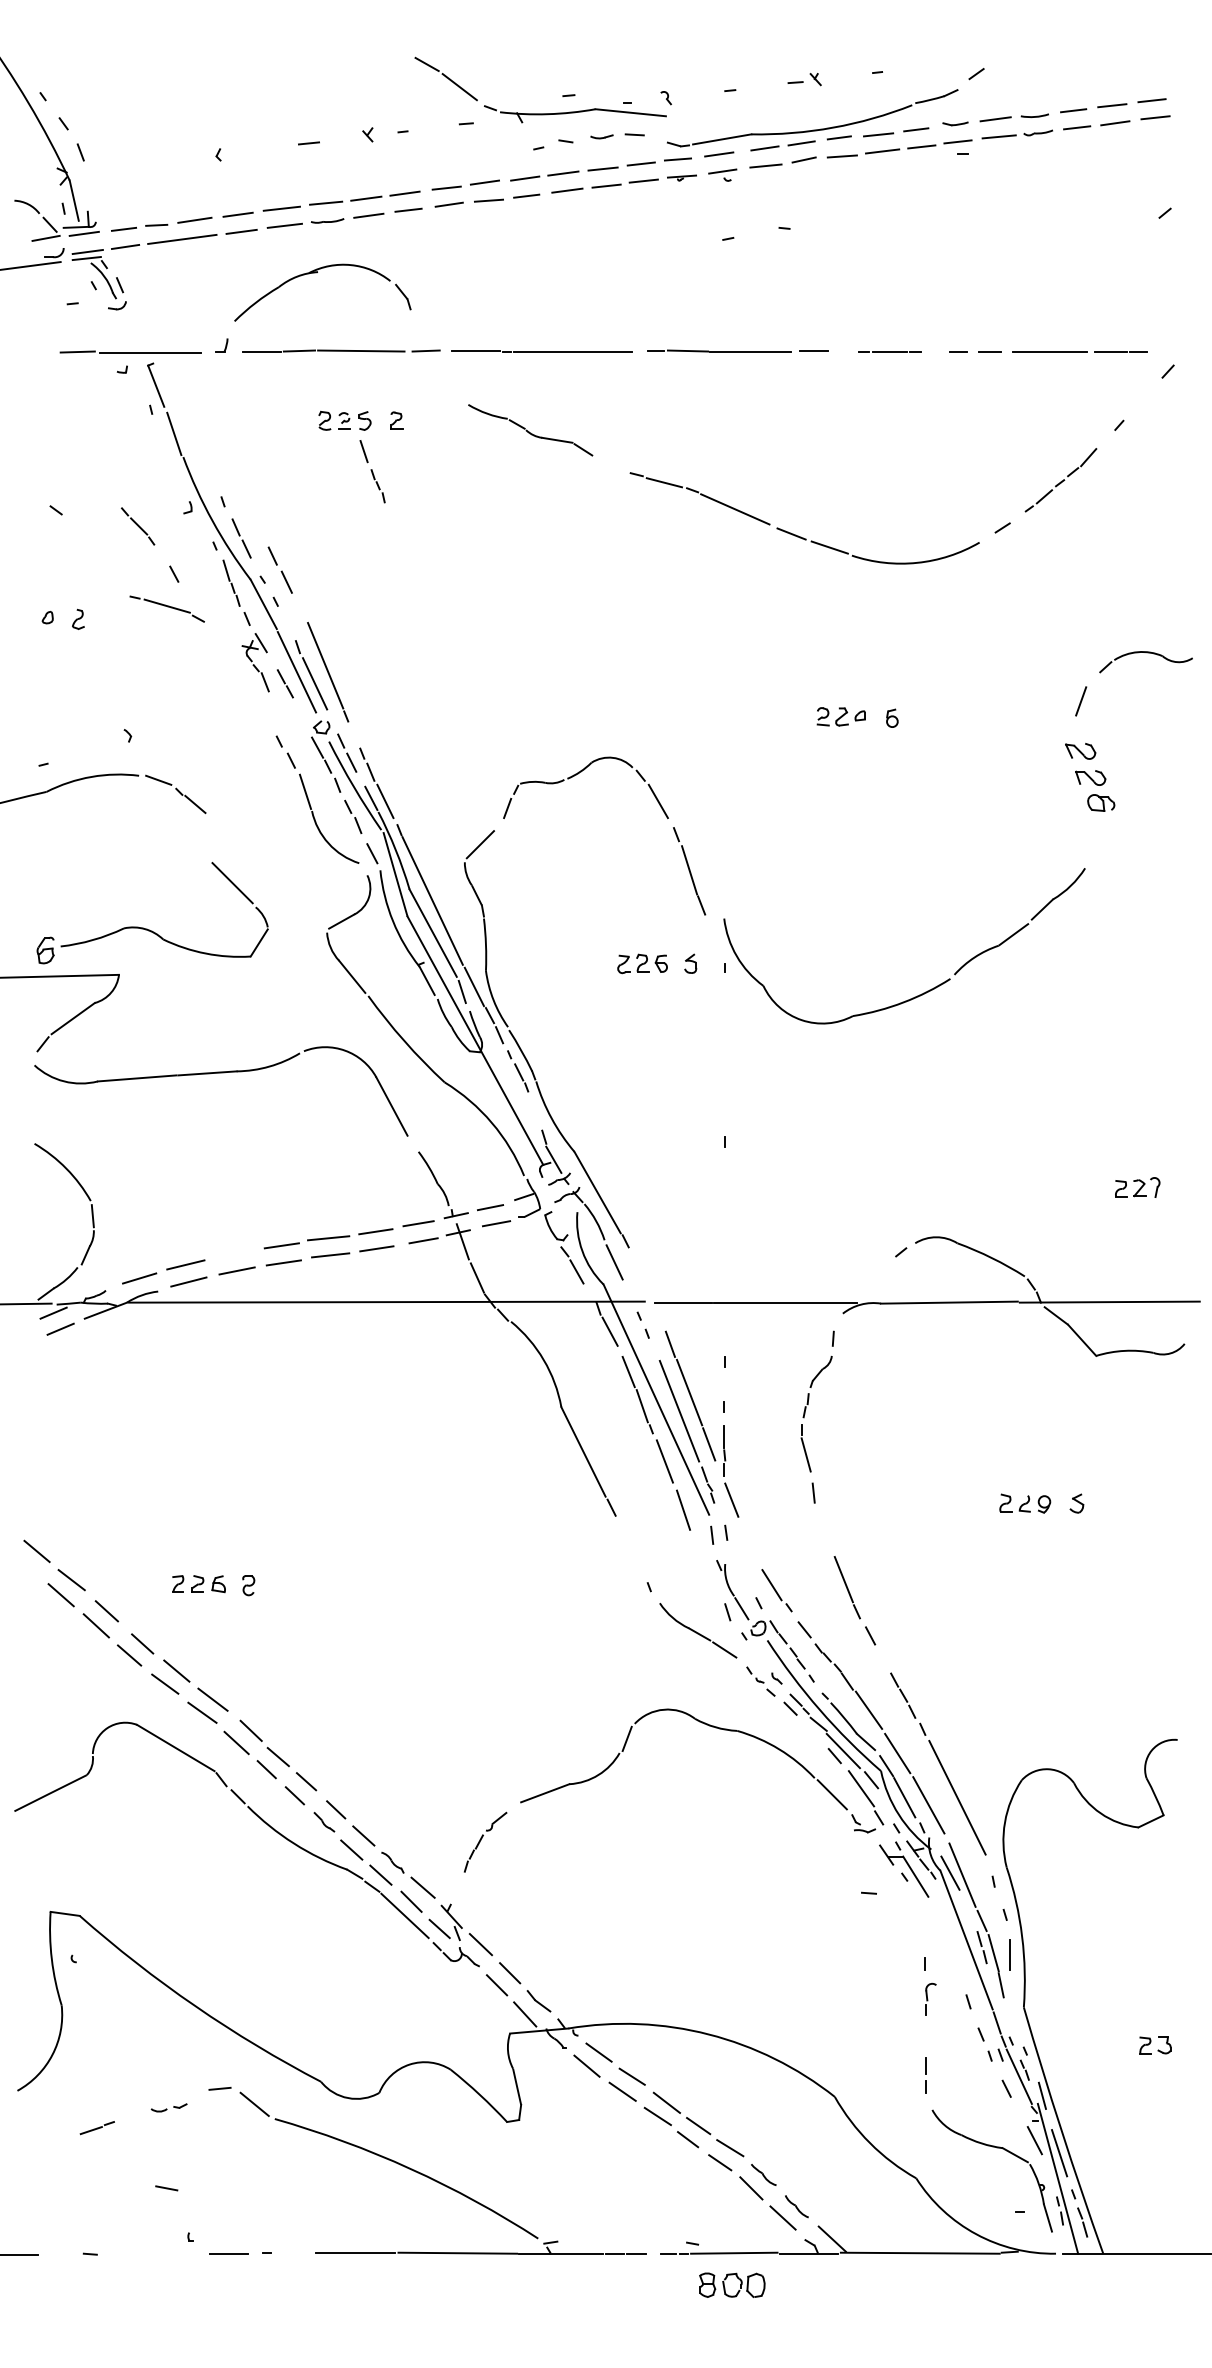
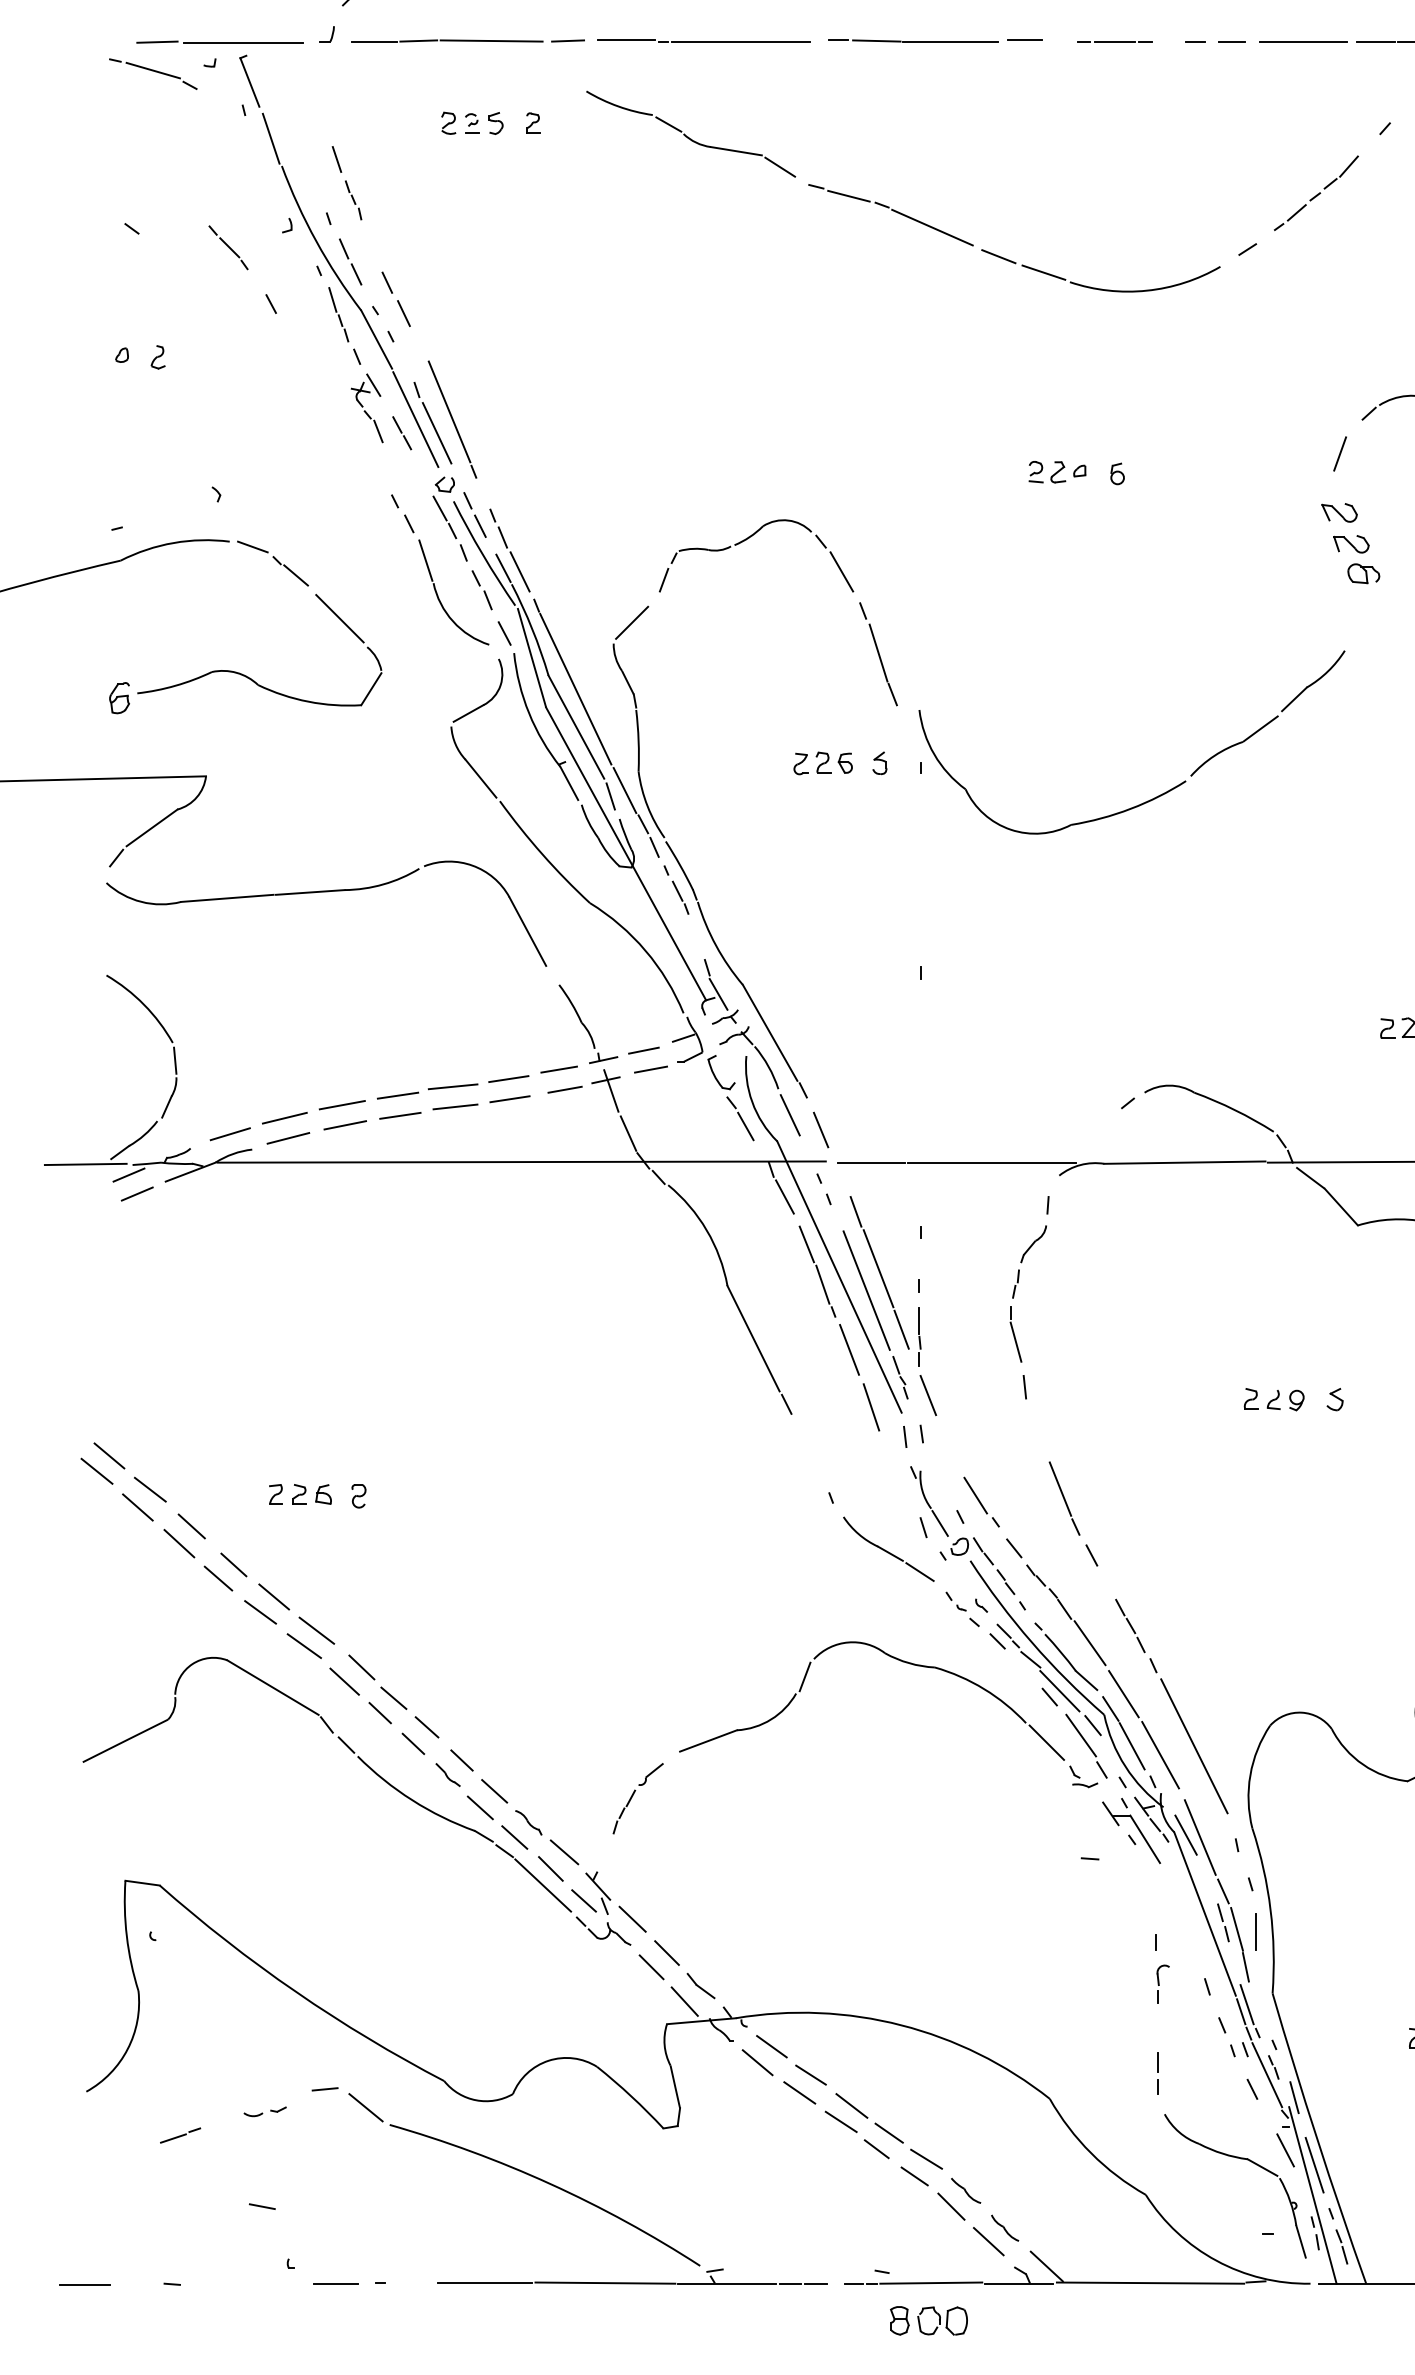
part: (530, 430) -> (691, 134), size x1.43
part: (372, 471) -> (346, 183), moved
part: (166, 608) -> (152, 73), moved
part: (147, 928) -> (239, 672), moved
line: (234, 1253) -> (342, 1104), added
line: (640, 1274) -> (820, 1129), added
line: (26, 1564) -> (97, 1471), added
line: (1001, 2016) -> (1246, 2004), added

